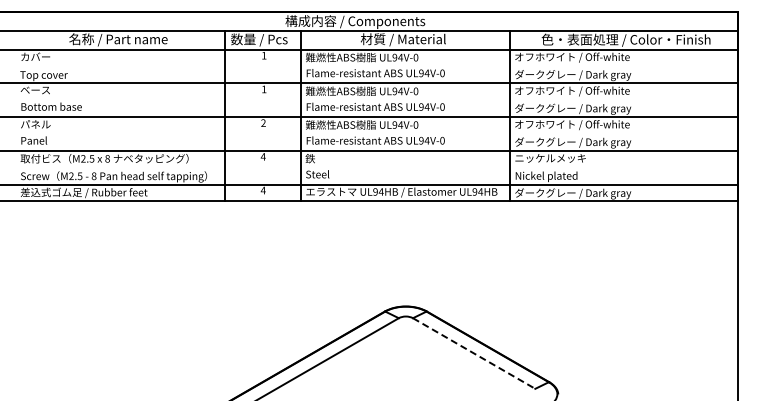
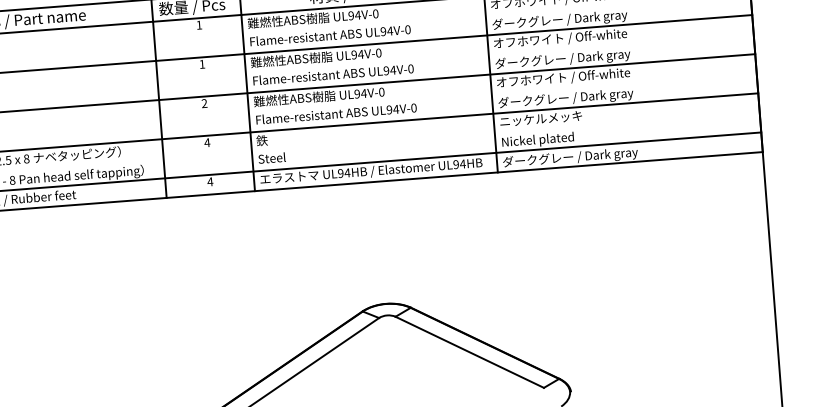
line: (474, 353) -> (470, 352), dashed -> solid

